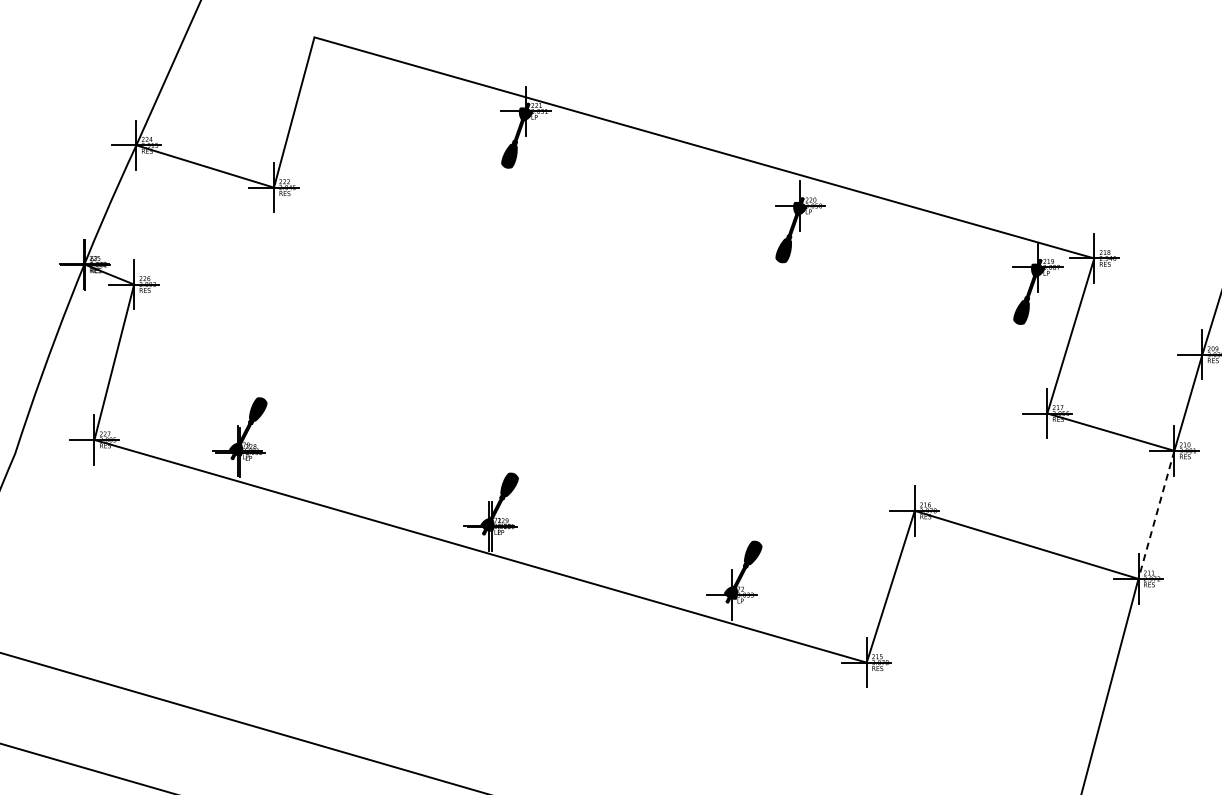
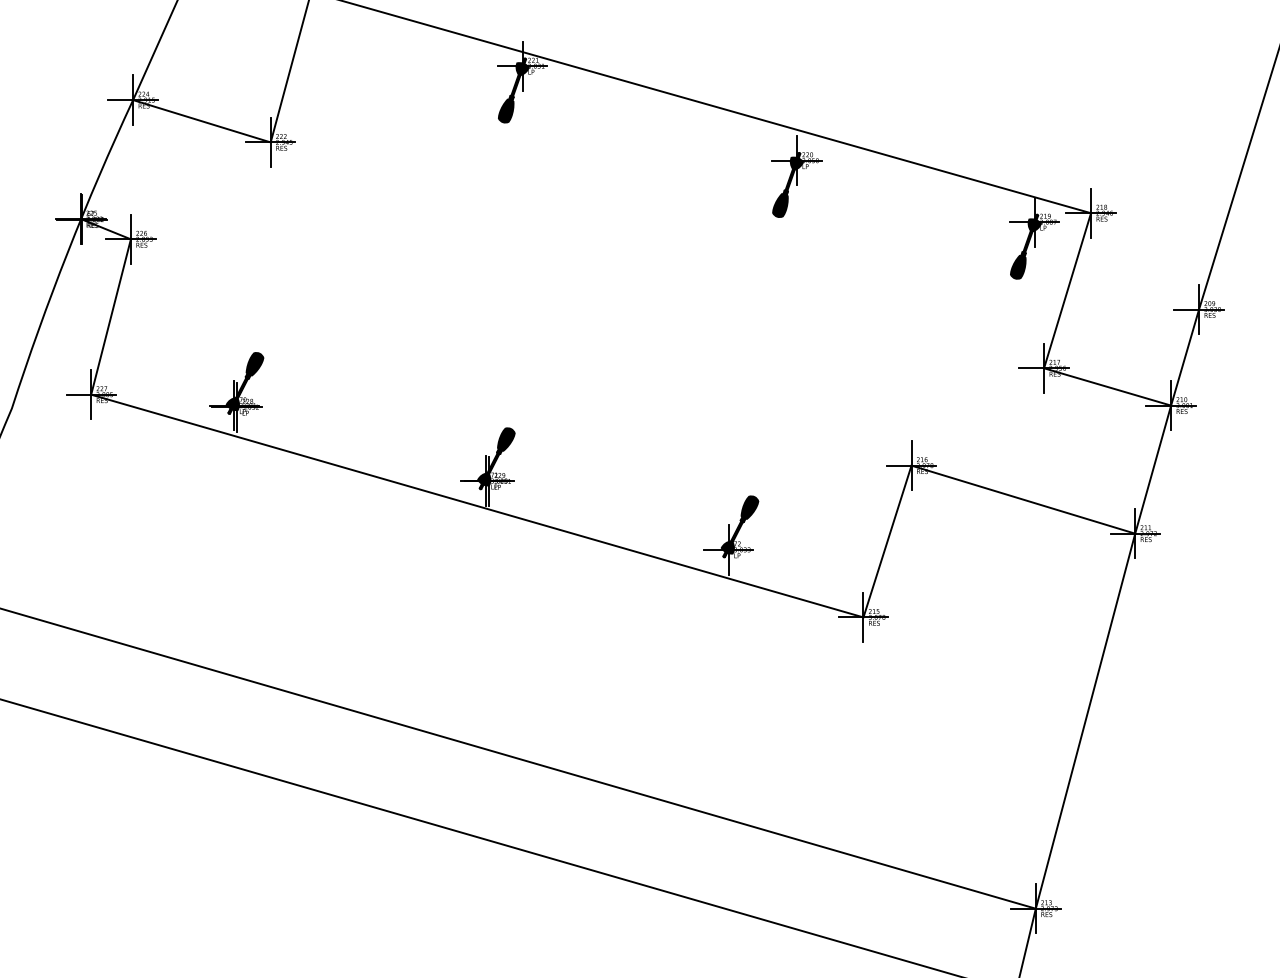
line: (1156, 514) -> (1153, 469), dashed -> solid

